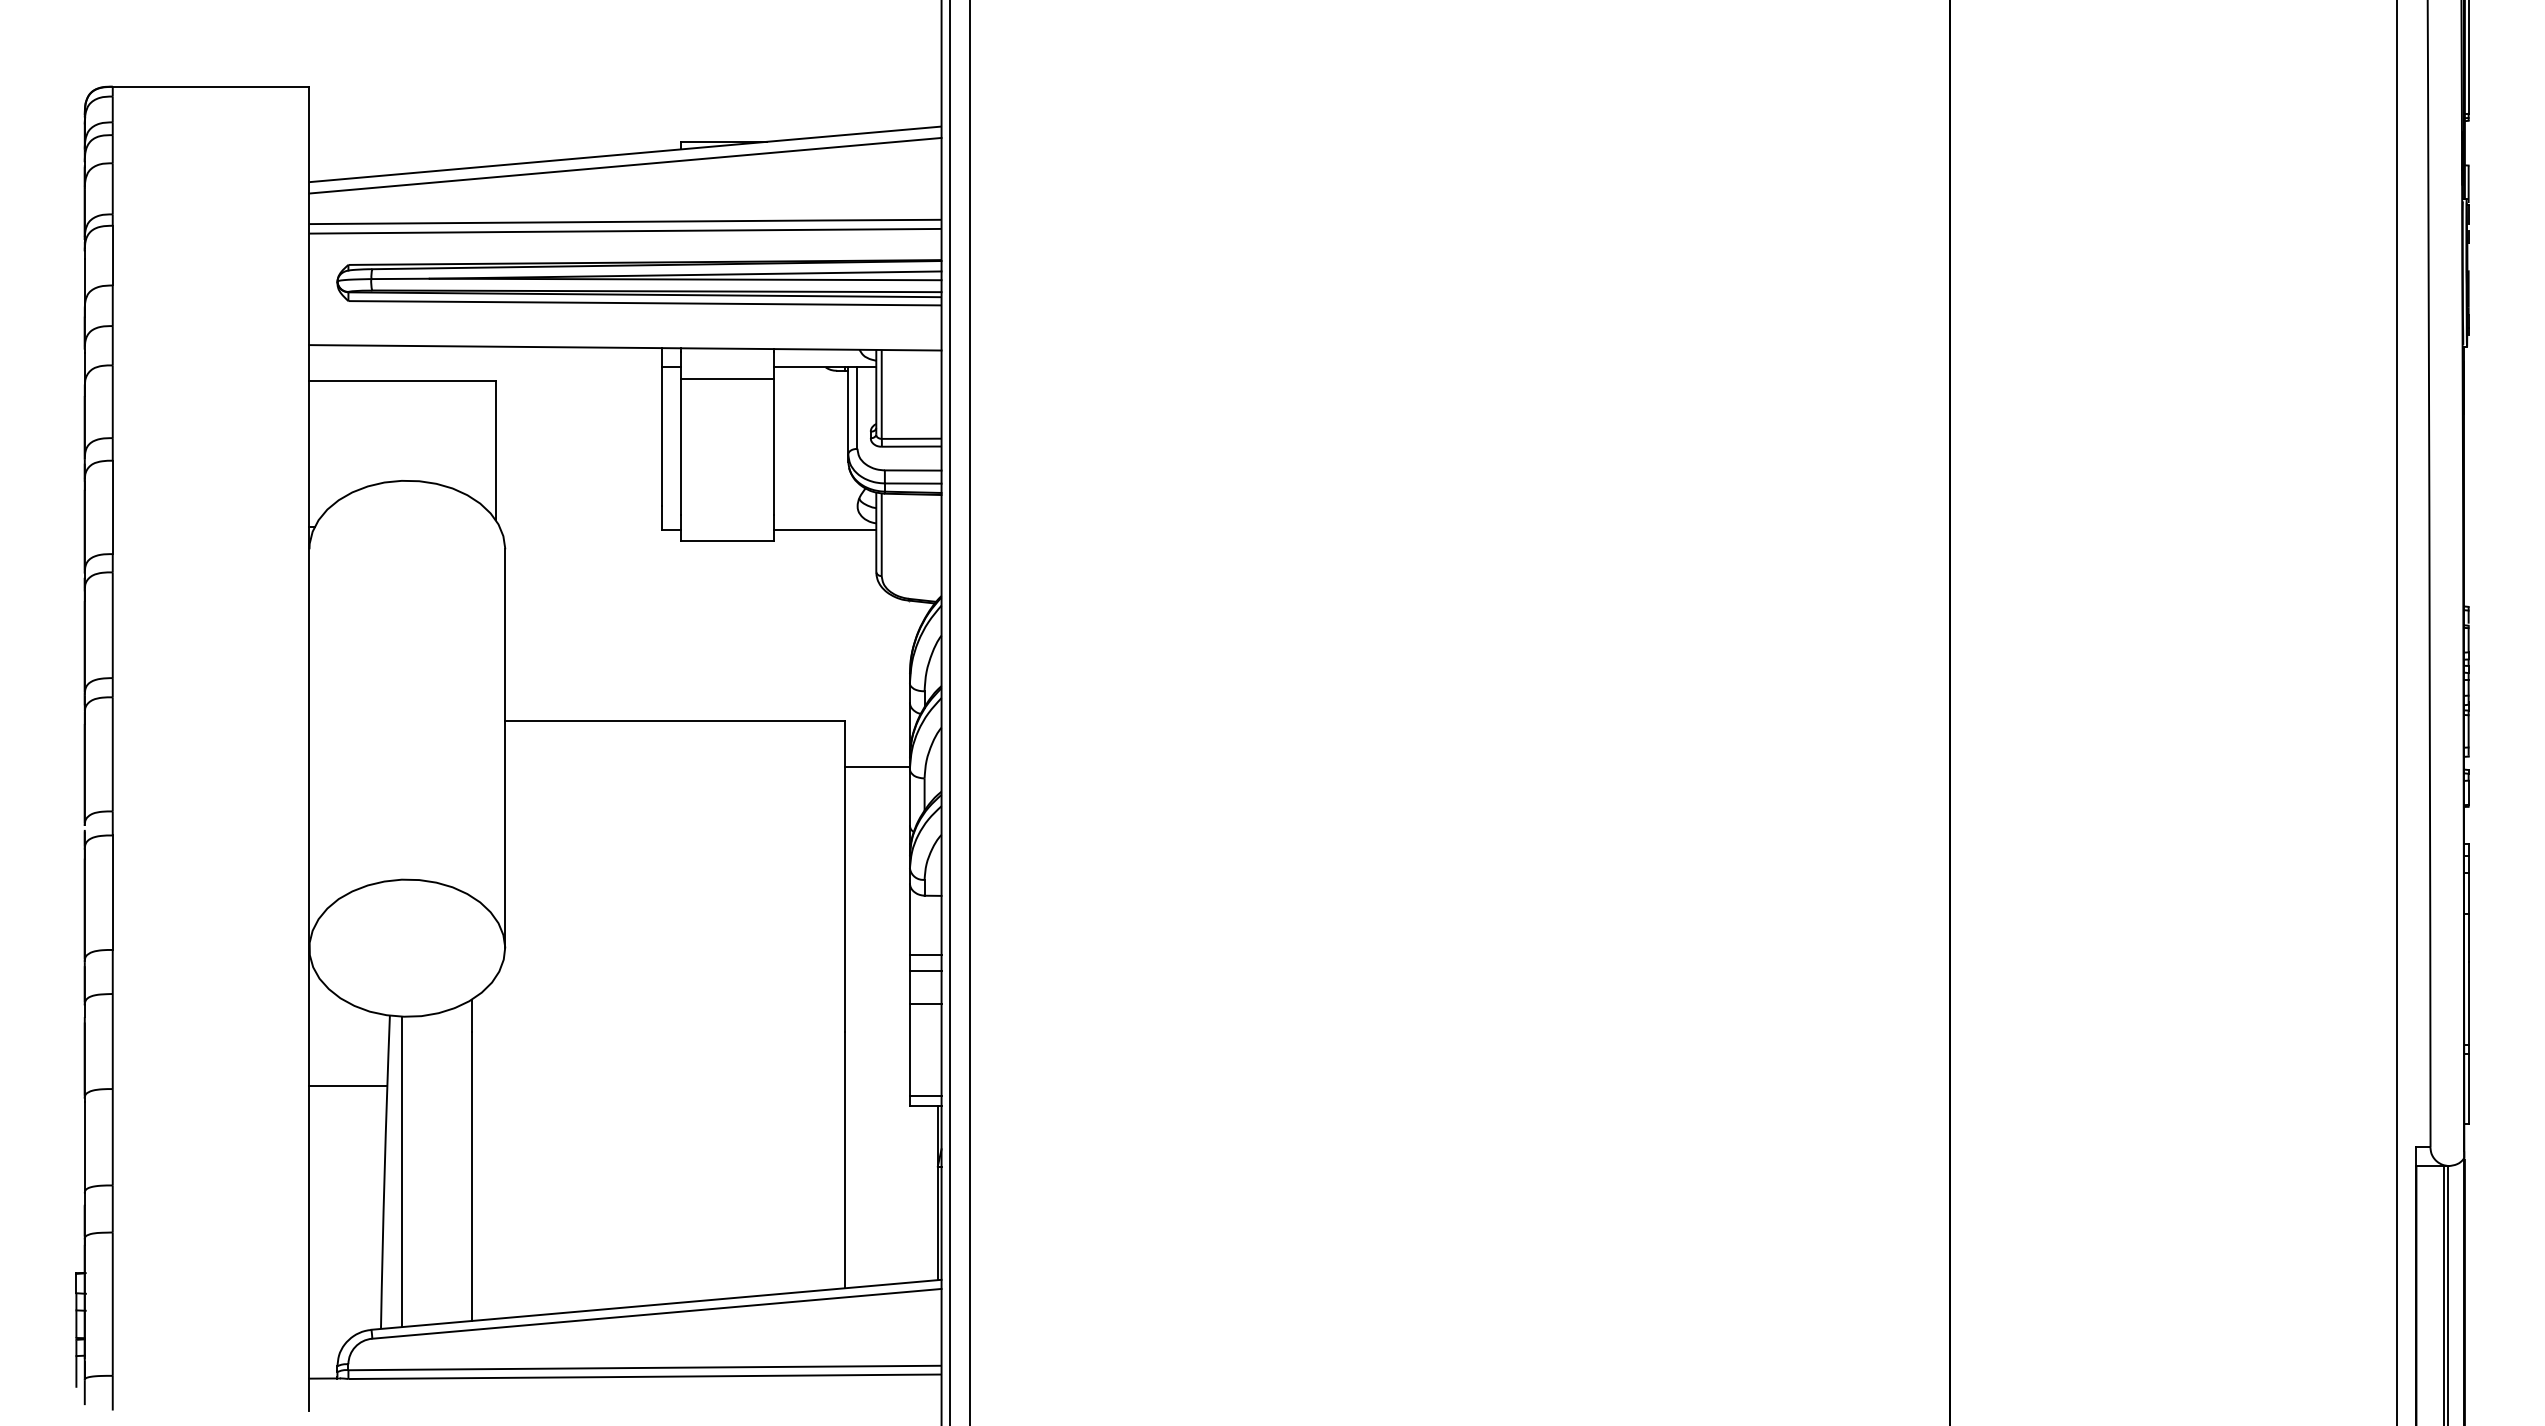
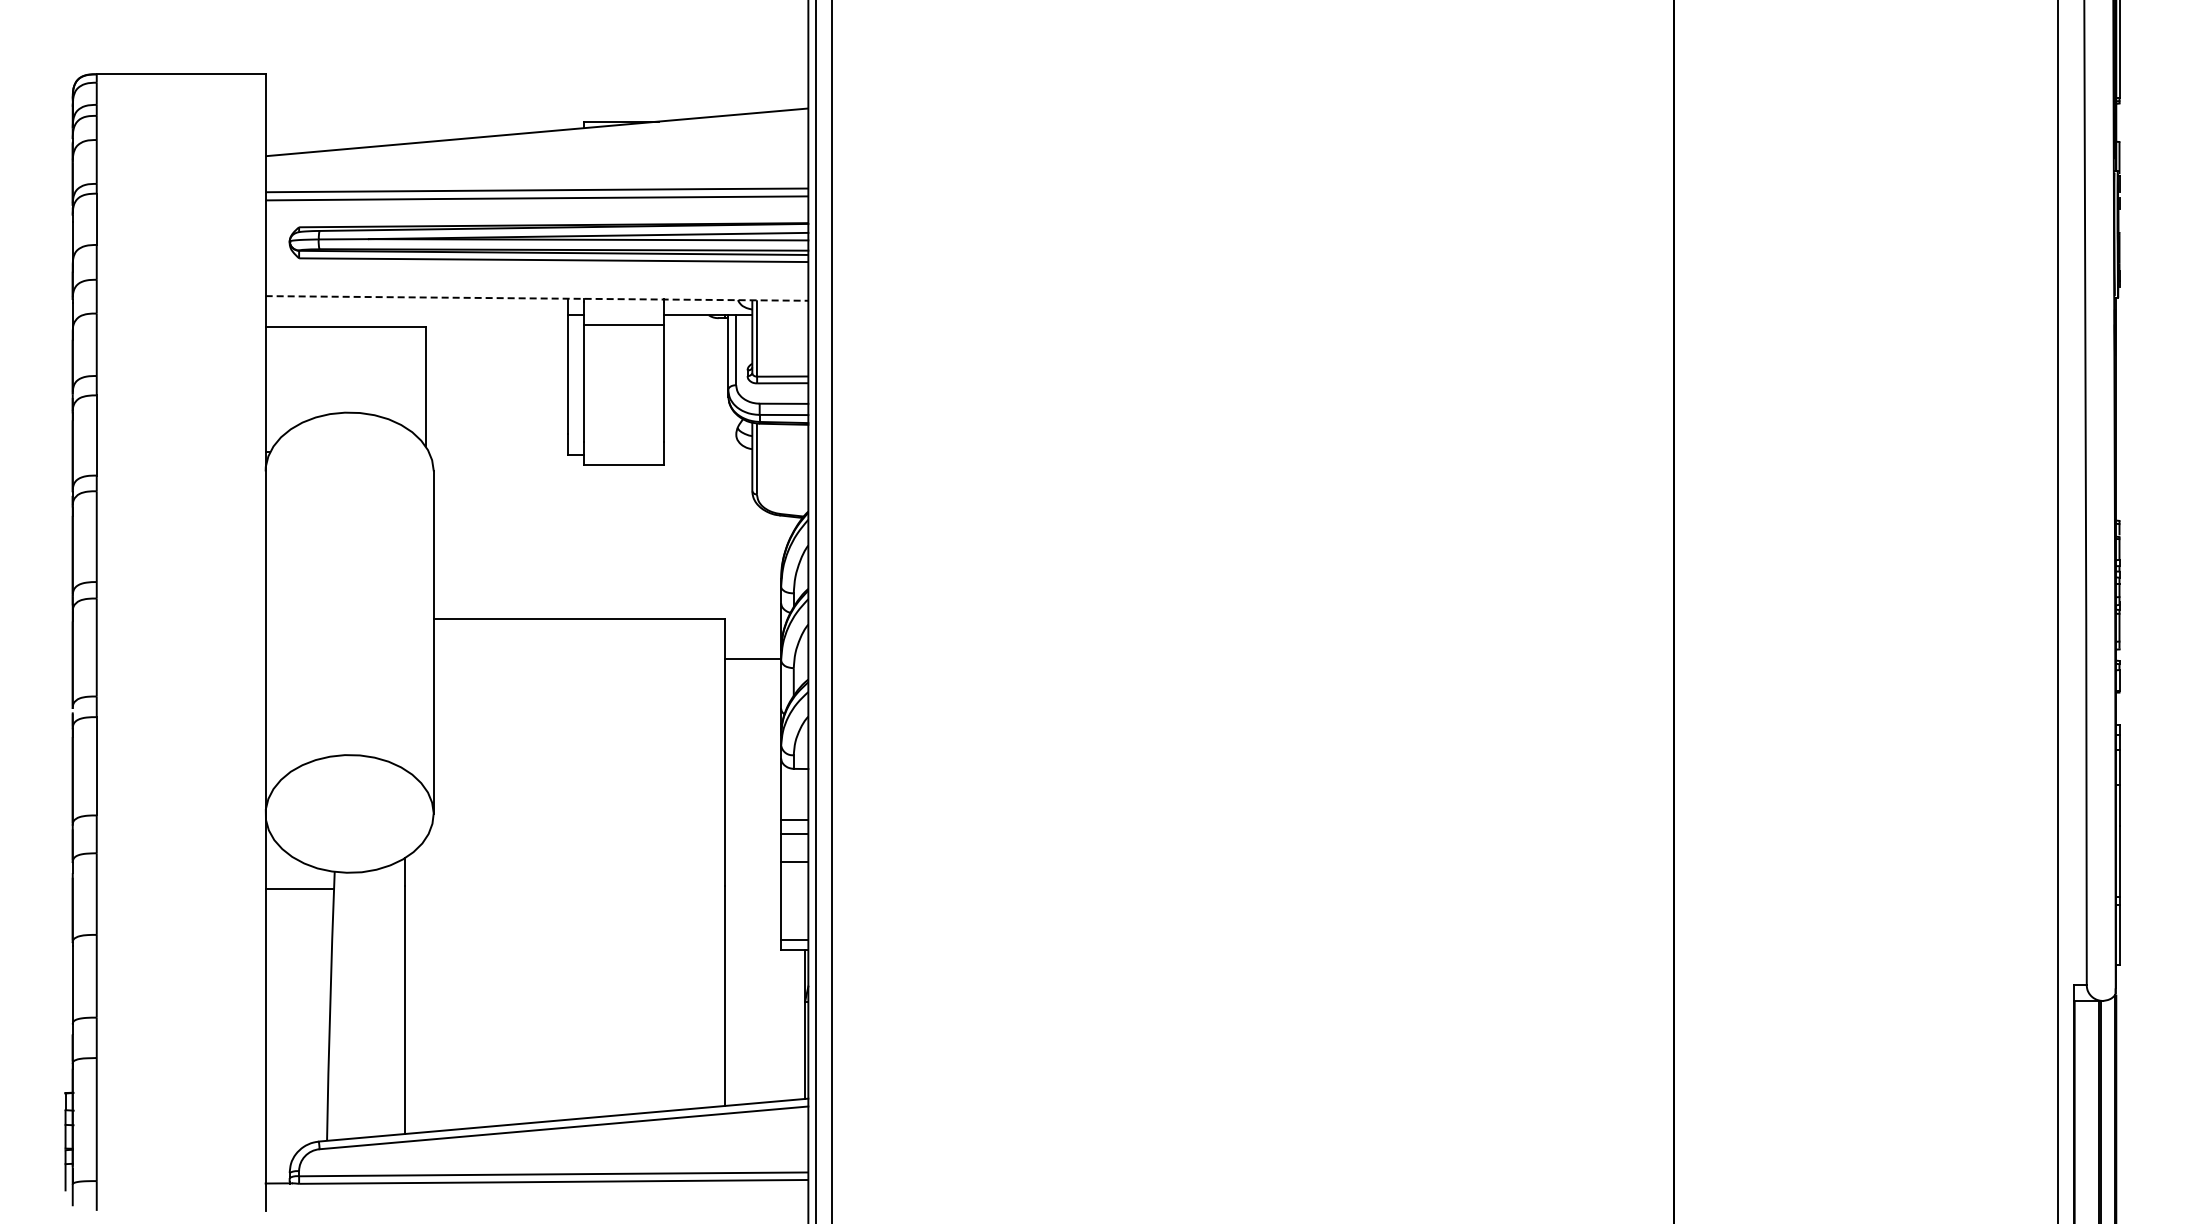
line: (624, 165) -> (536, 141), removed
line: (626, 347) -> (537, 298), solid -> dashed
line: (825, 529) -> (708, 454), removed
line: (347, 1086) -> (298, 889), moved
line: (401, 1171) -> (344, 1005), removed

